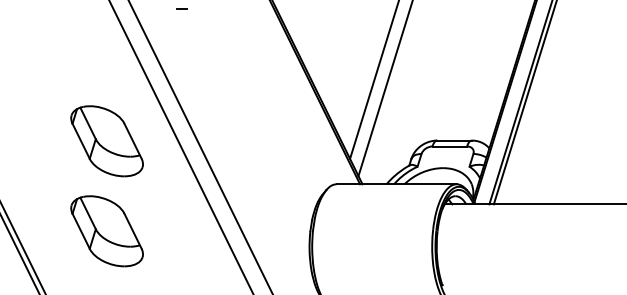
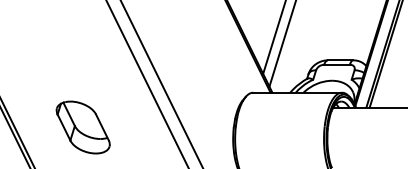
part: (106, 141) -> (82, 61), removed

